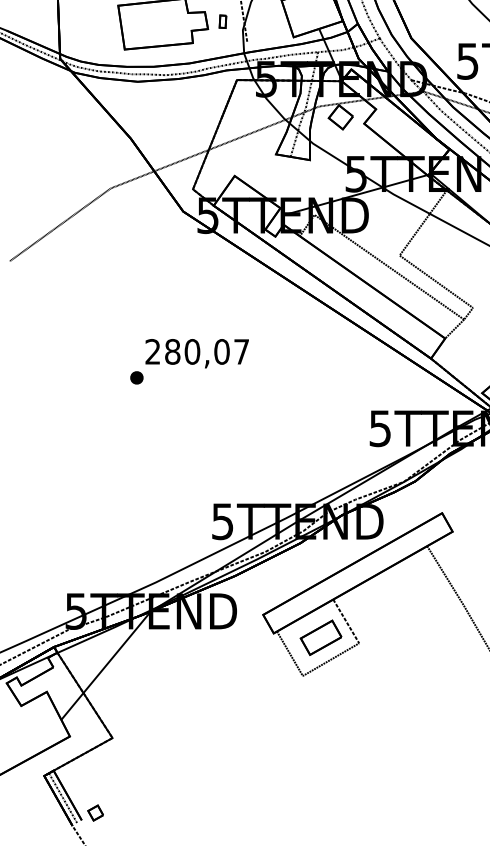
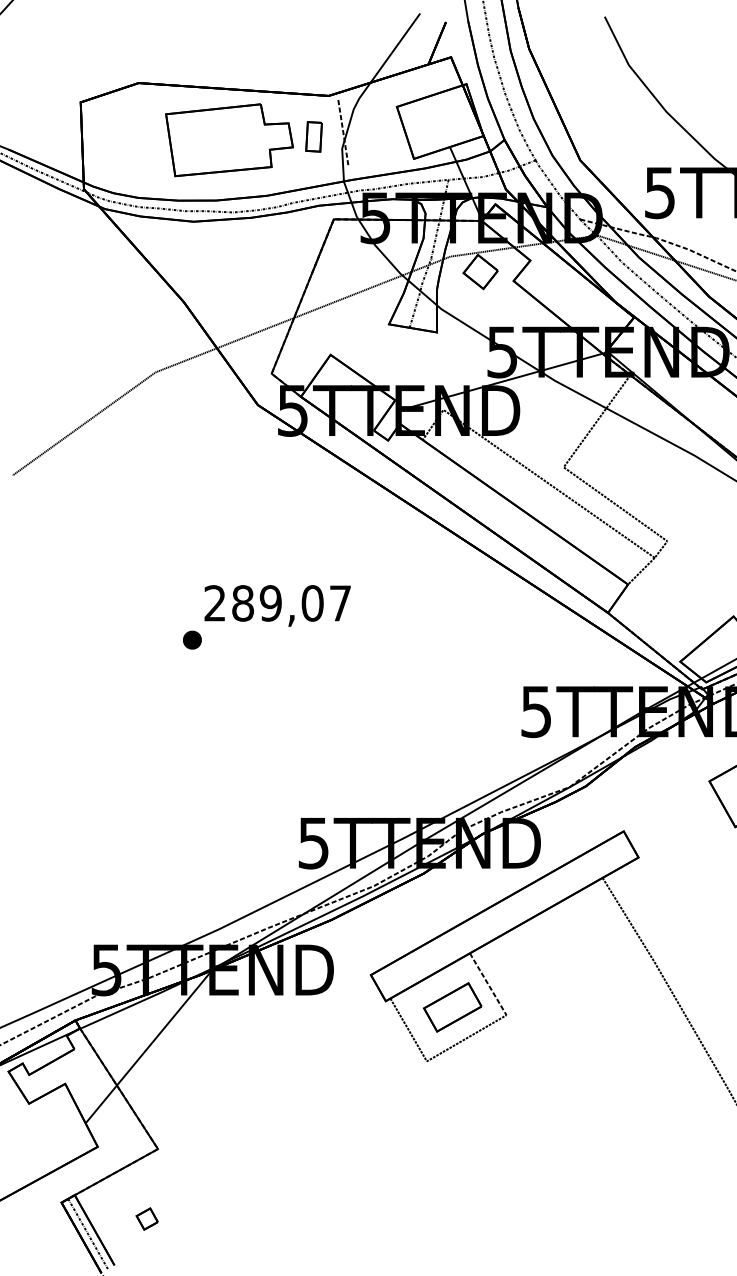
part: (222, 21) -> (313, 136), size x1.67
text: (192, 351) -> (270, 603), 280,07 -> 289,07
part: (95, 812) -> (146, 1218), moved

